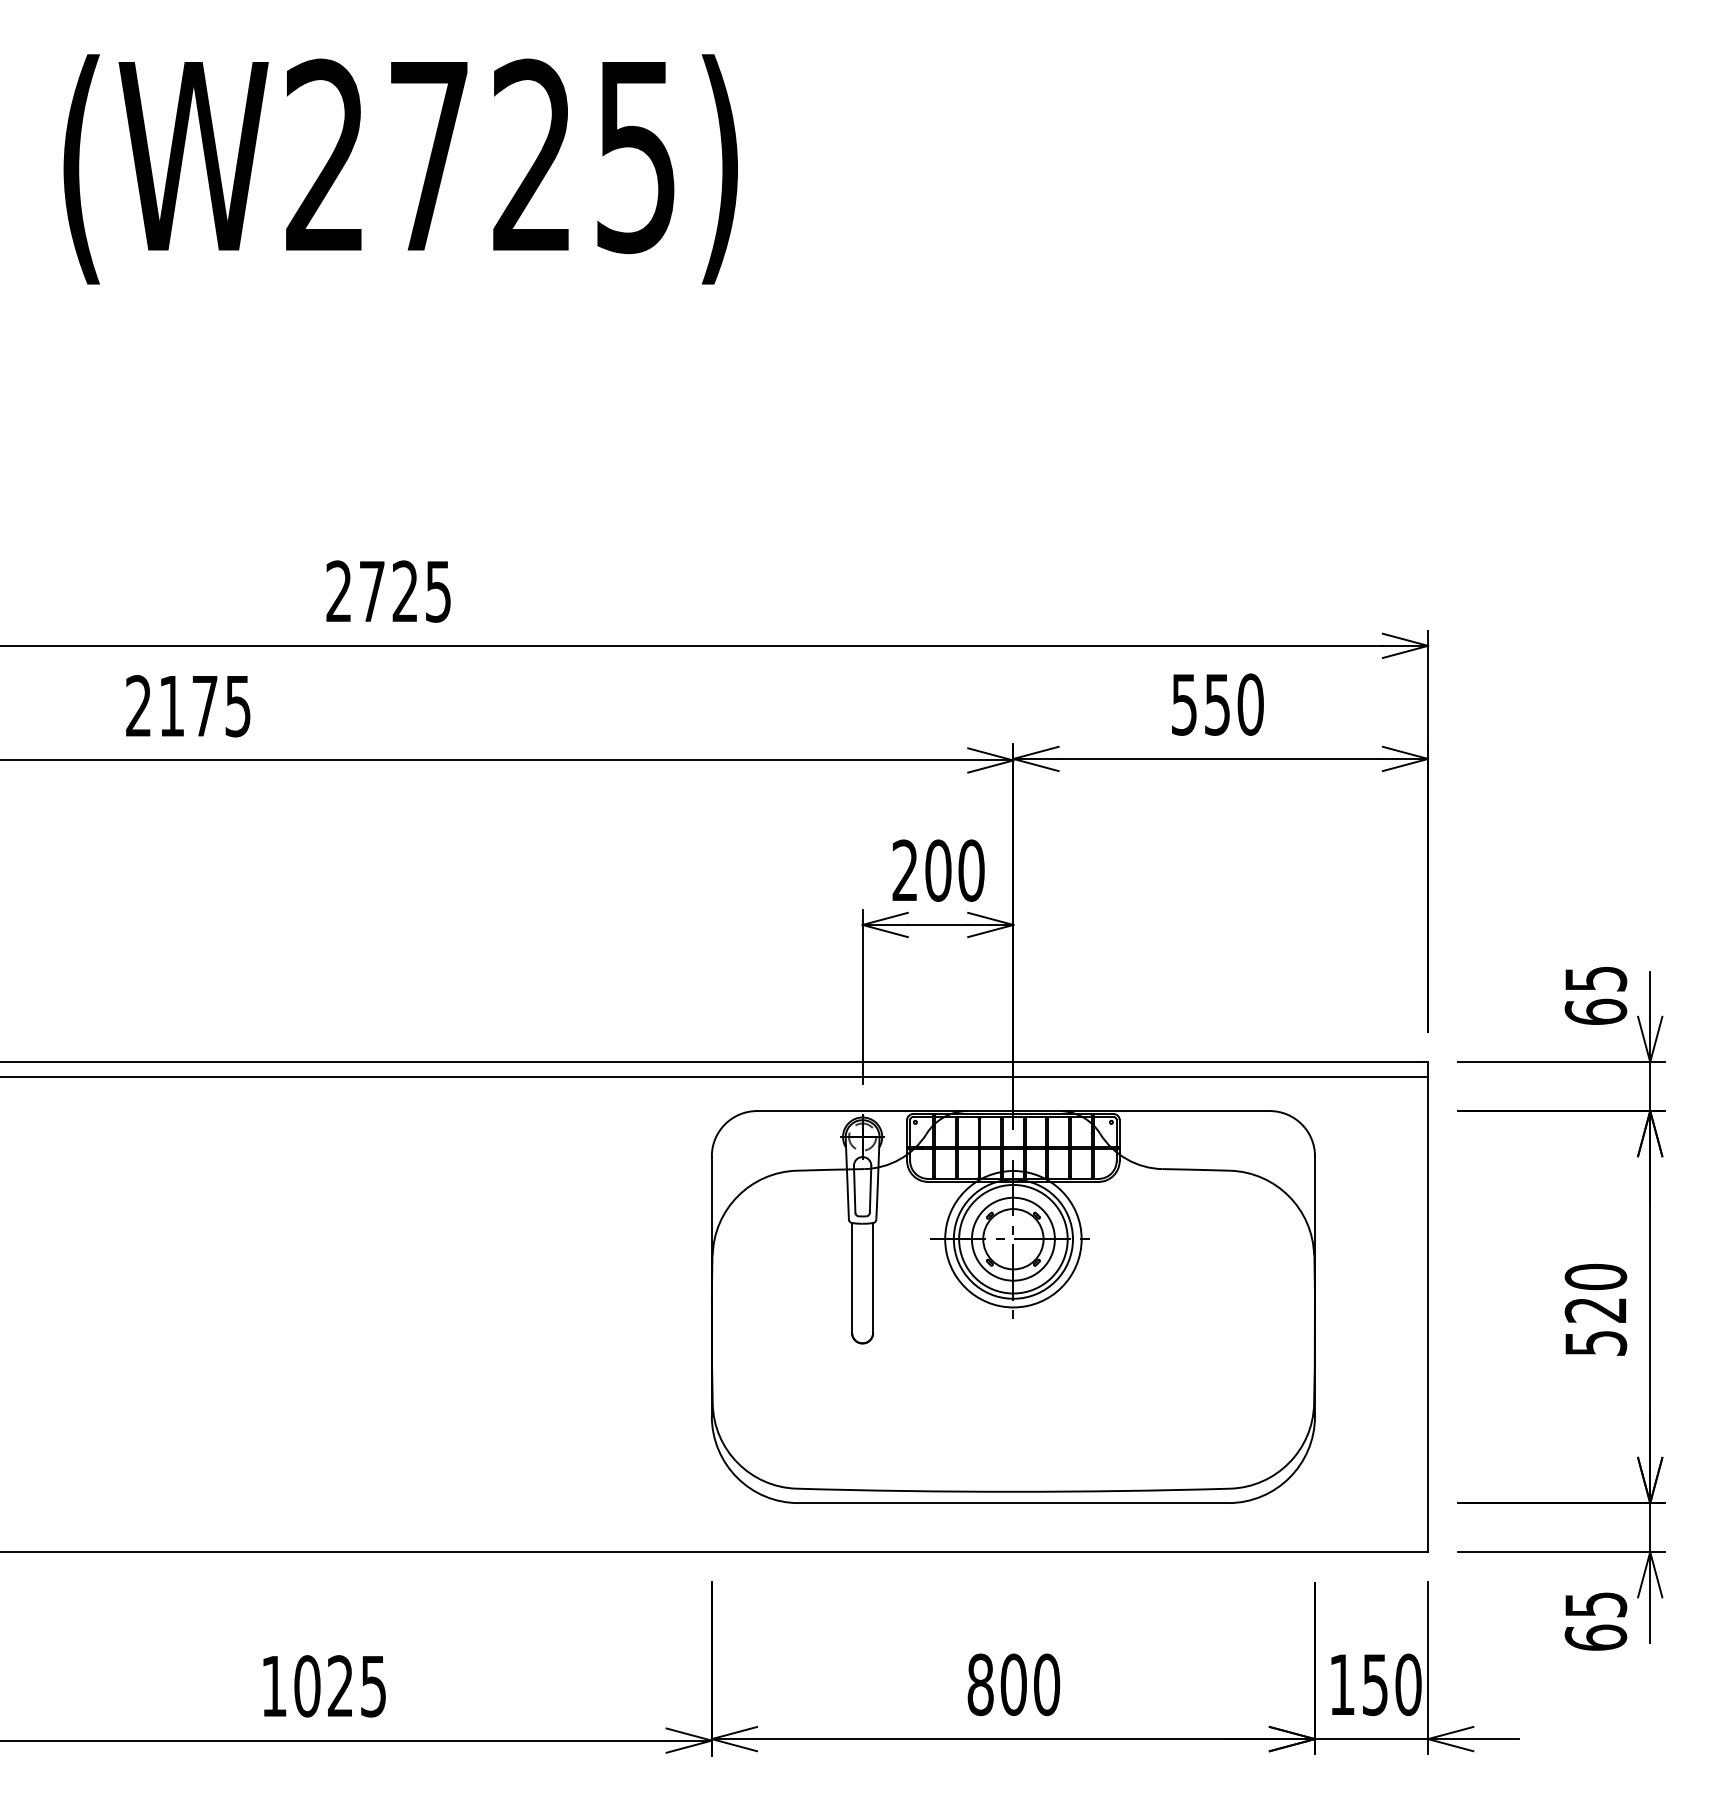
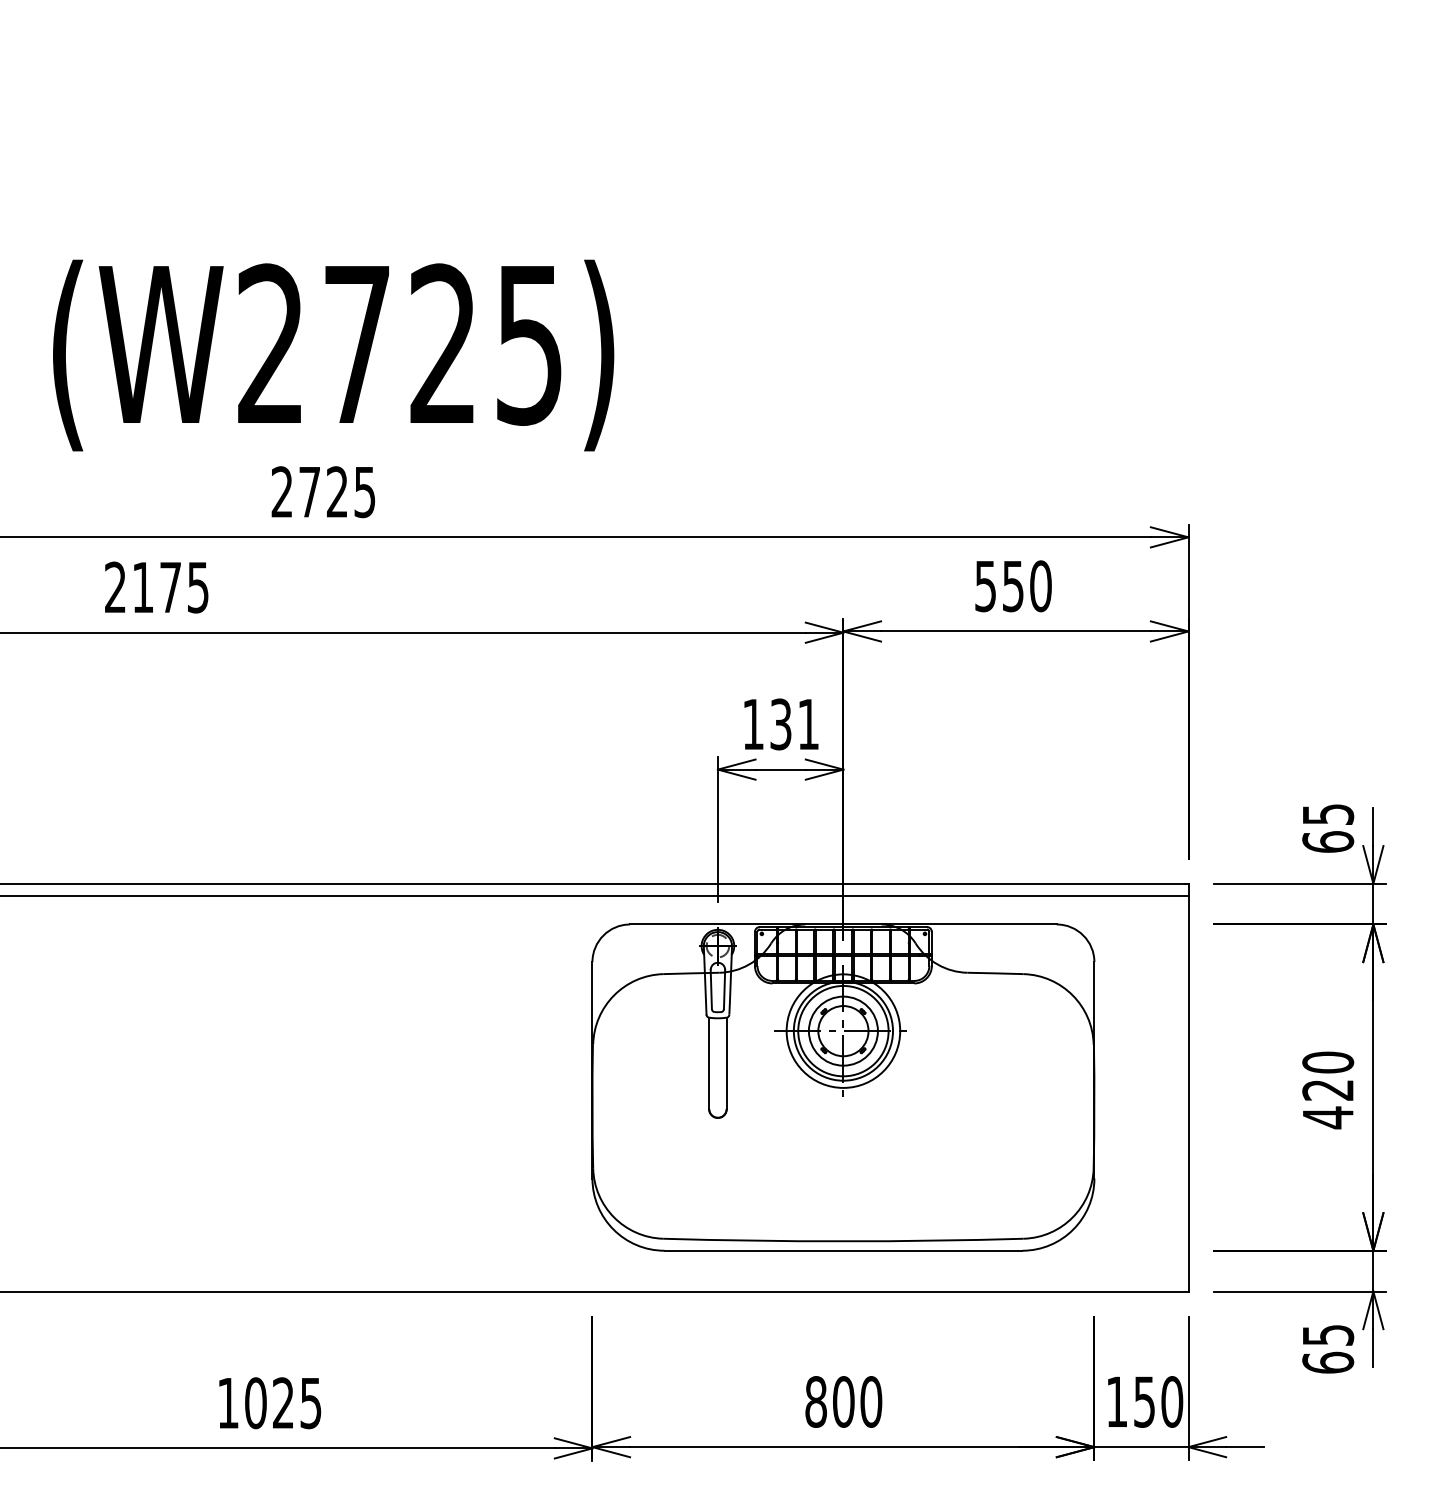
text: (400, 169) -> (333, 355), moved
text: (938, 870) -> (781, 724), 200 -> 131
text: (1596, 1343) -> (1328, 1117), 520 -> 420

